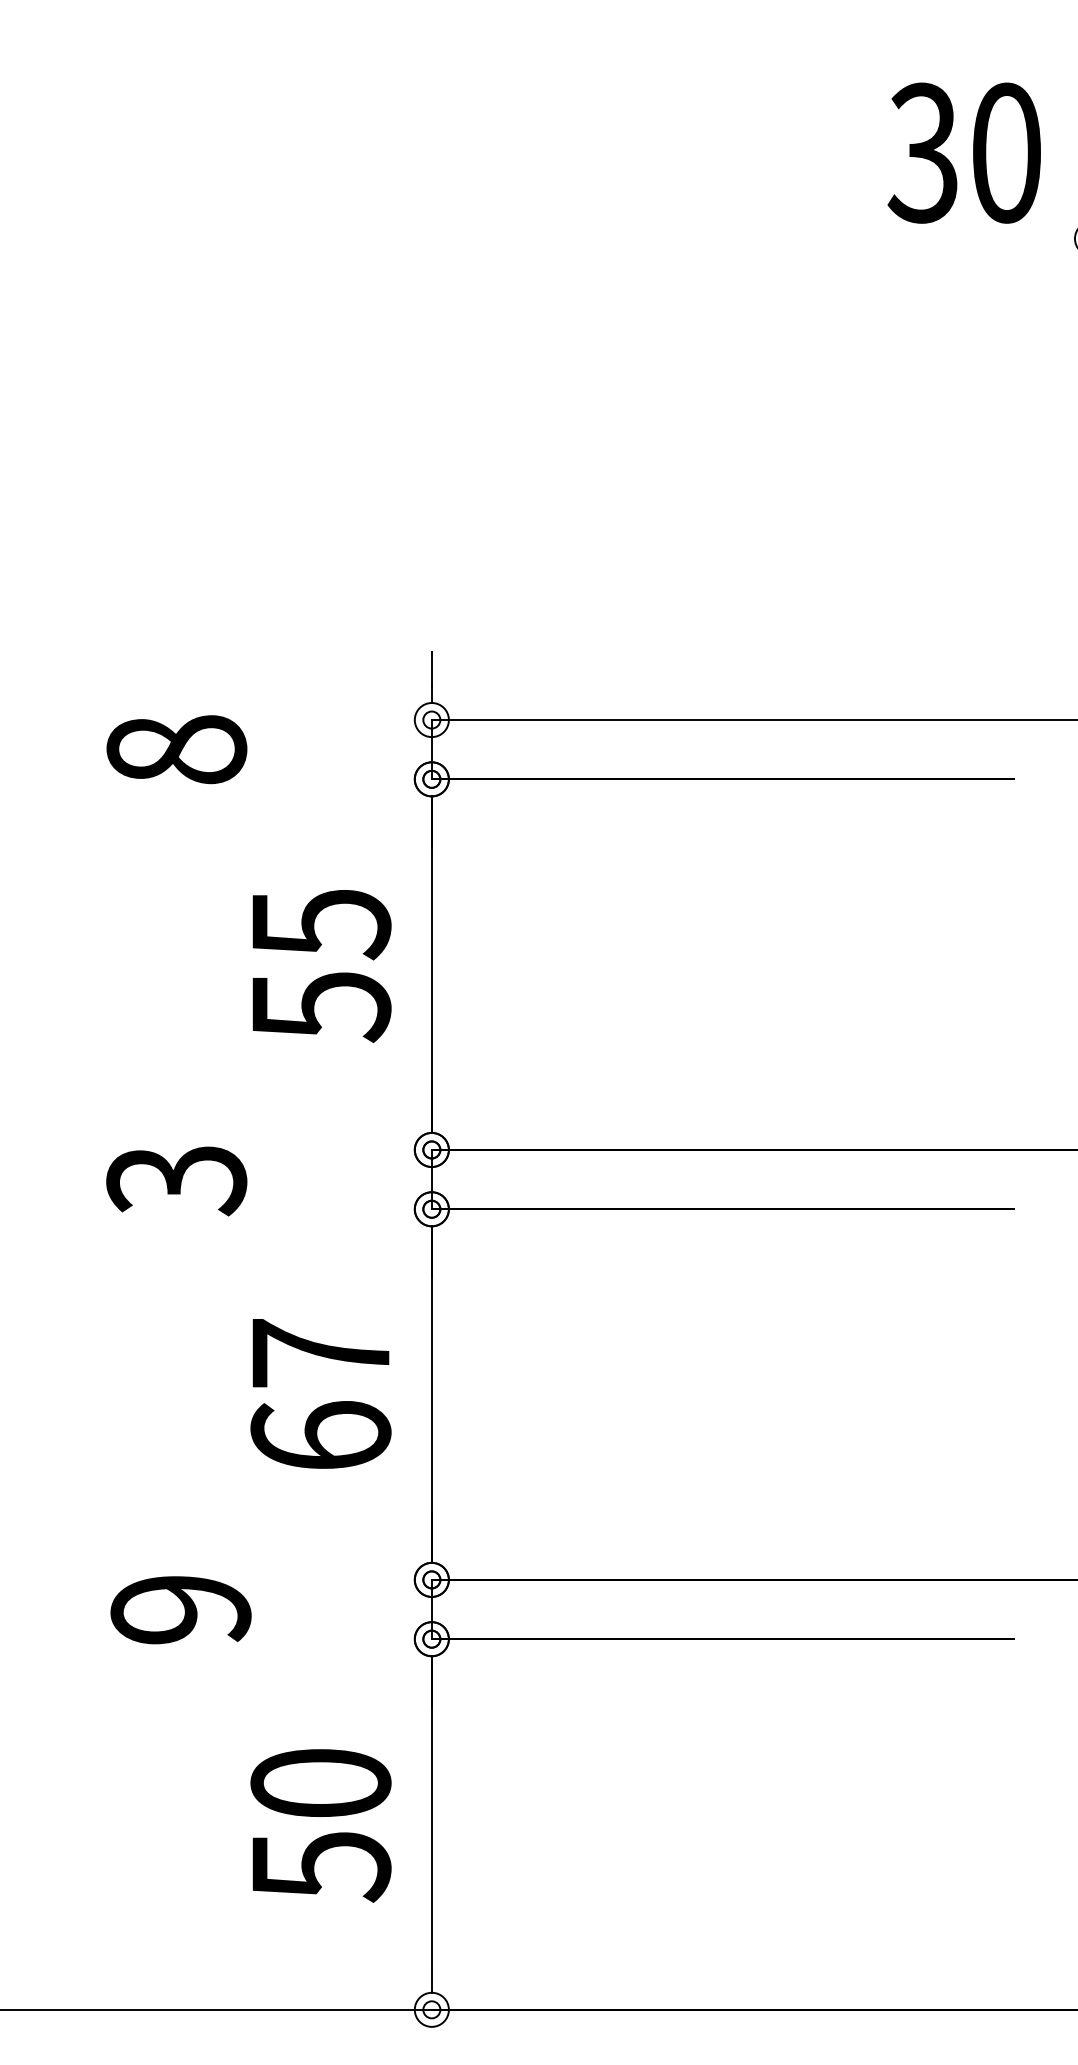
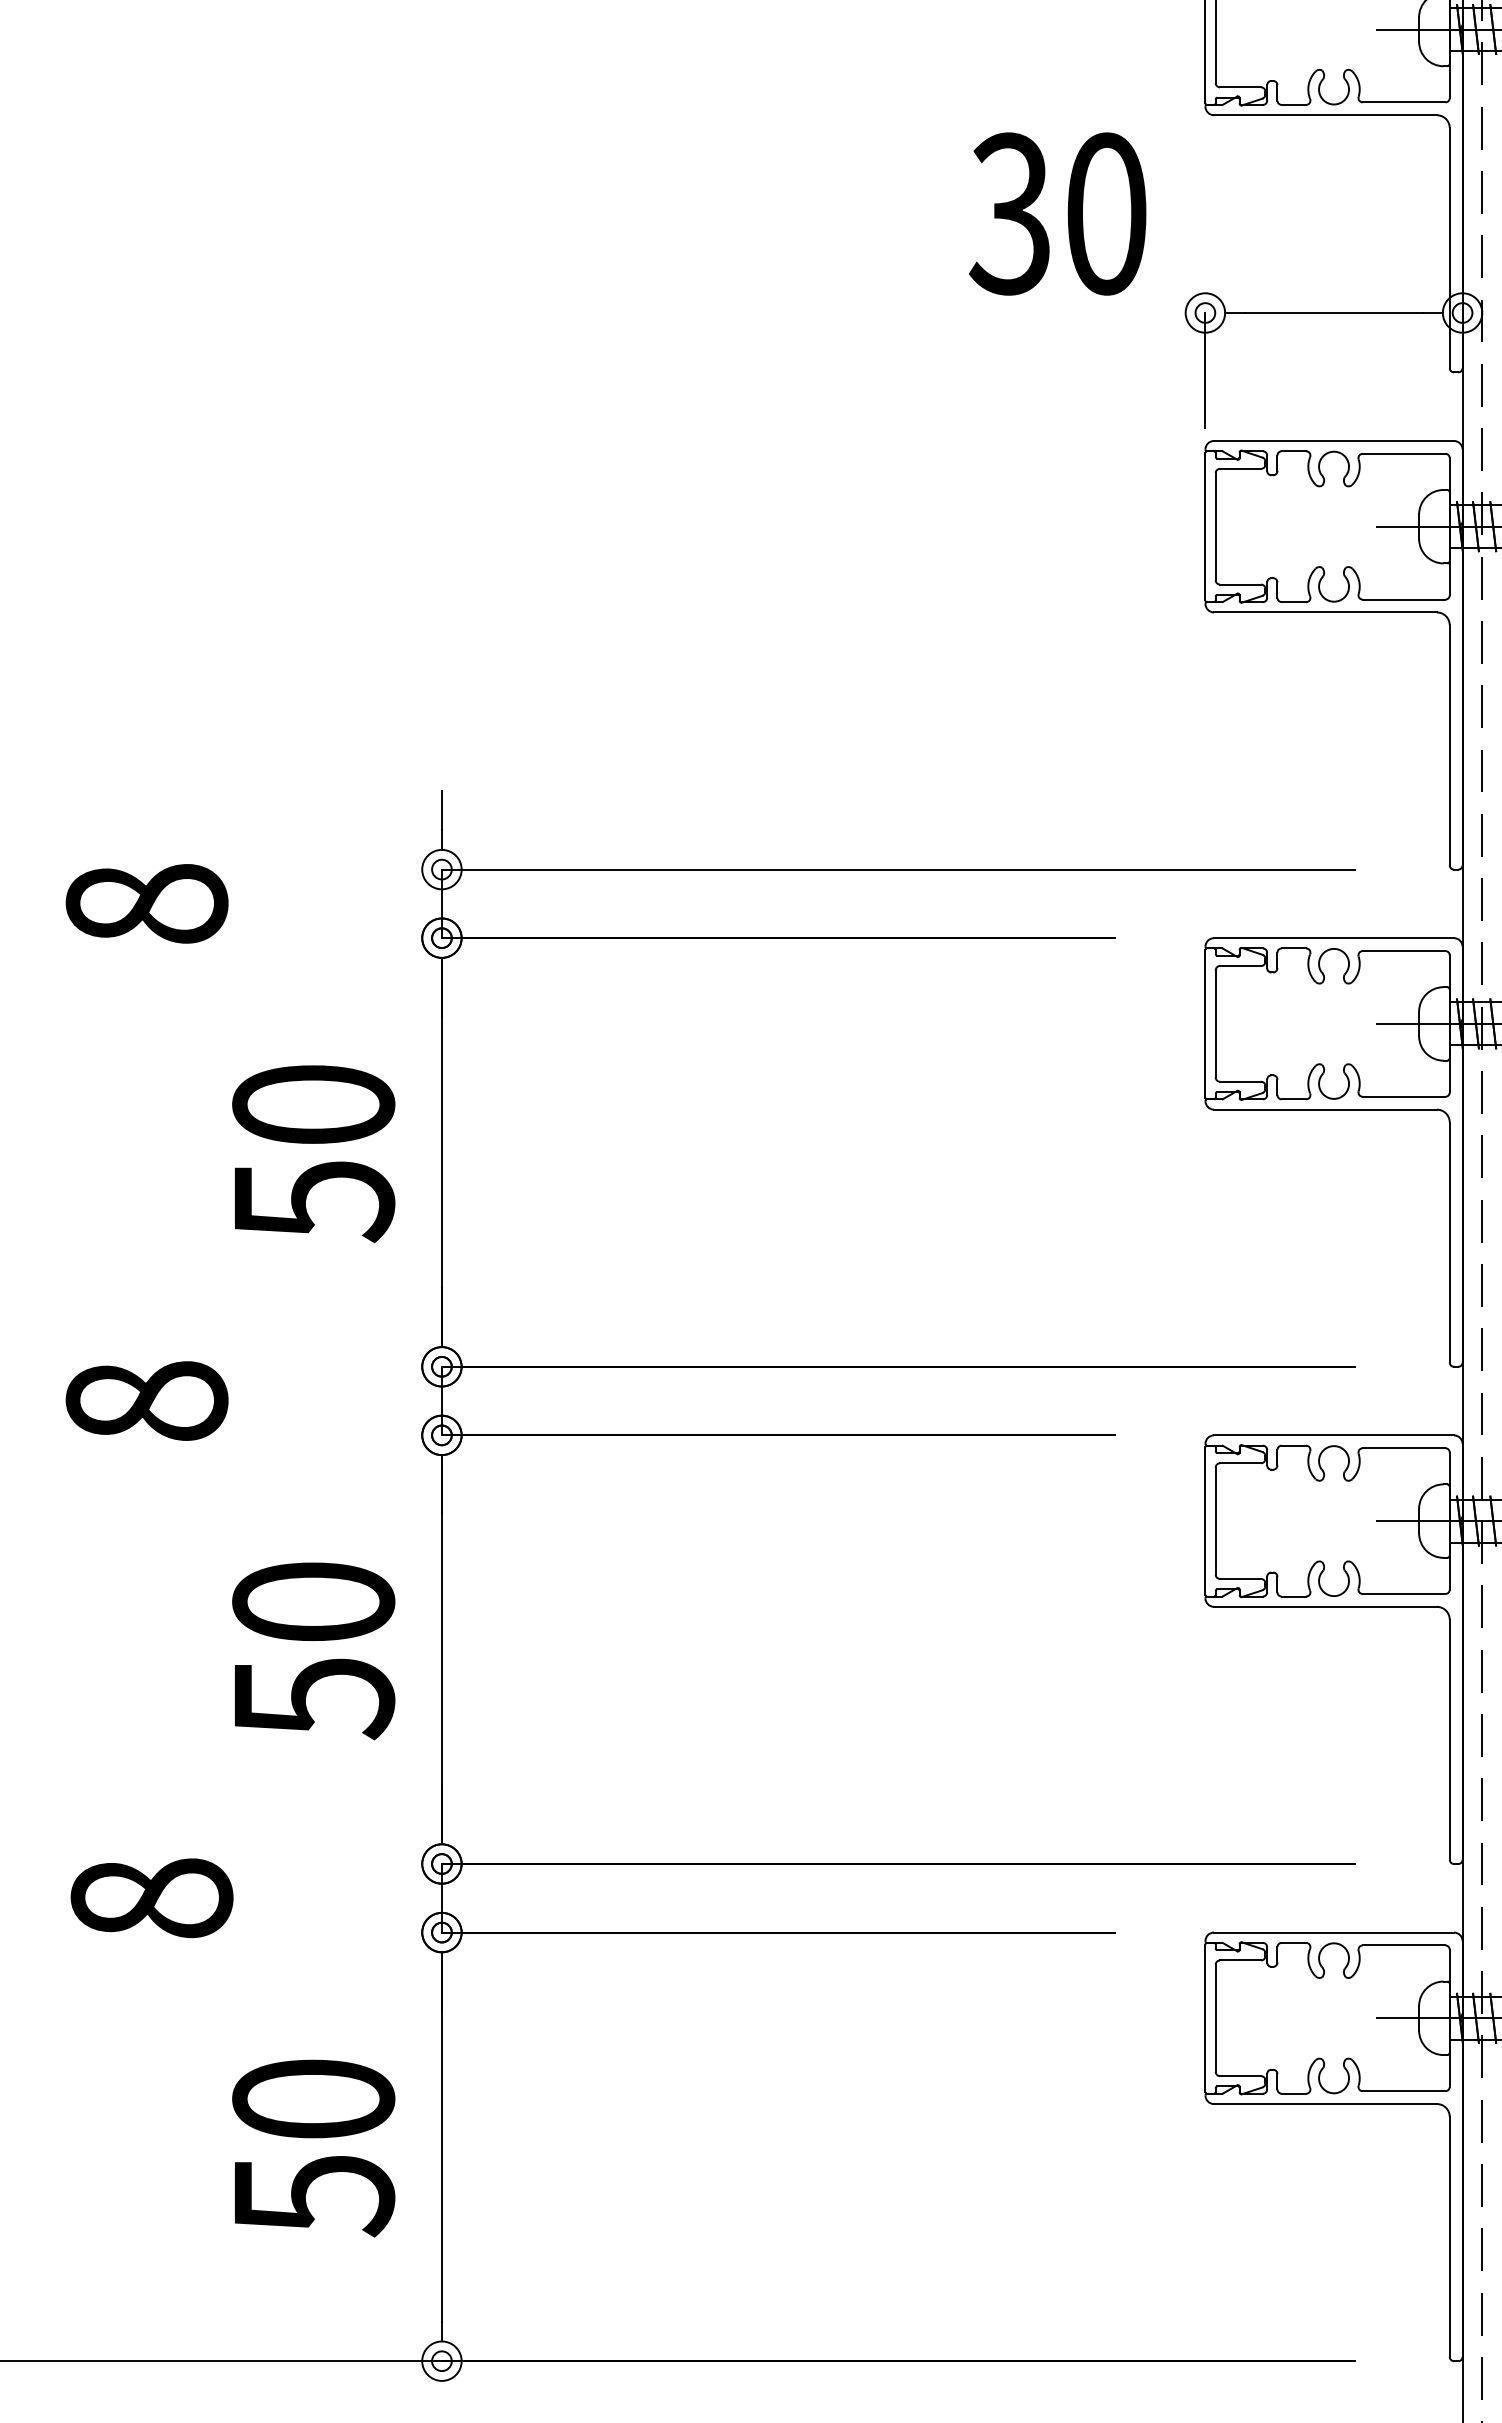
text: (320, 924) -> (313, 1106), 55 -> 50
text: (176, 1180) -> (146, 1402), 3 -> 8
text: (320, 1396) -> (313, 1651), 67 -> 50
text: (180, 1609) -> (151, 1898), 9 -> 8

